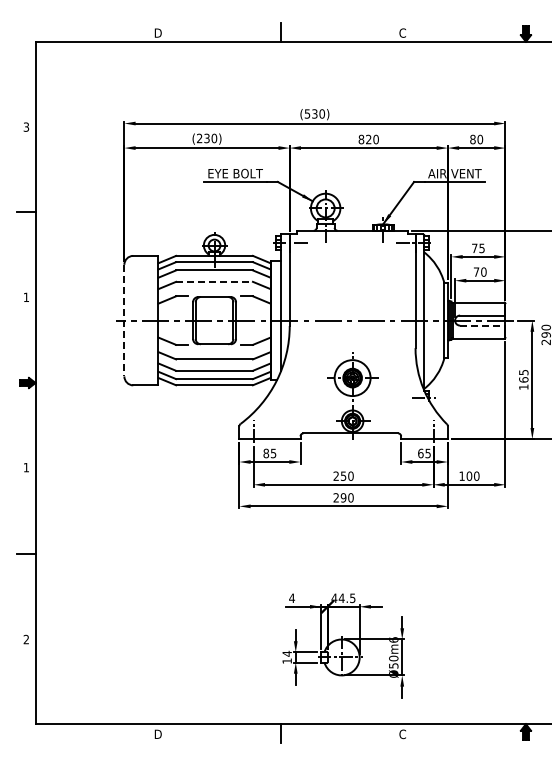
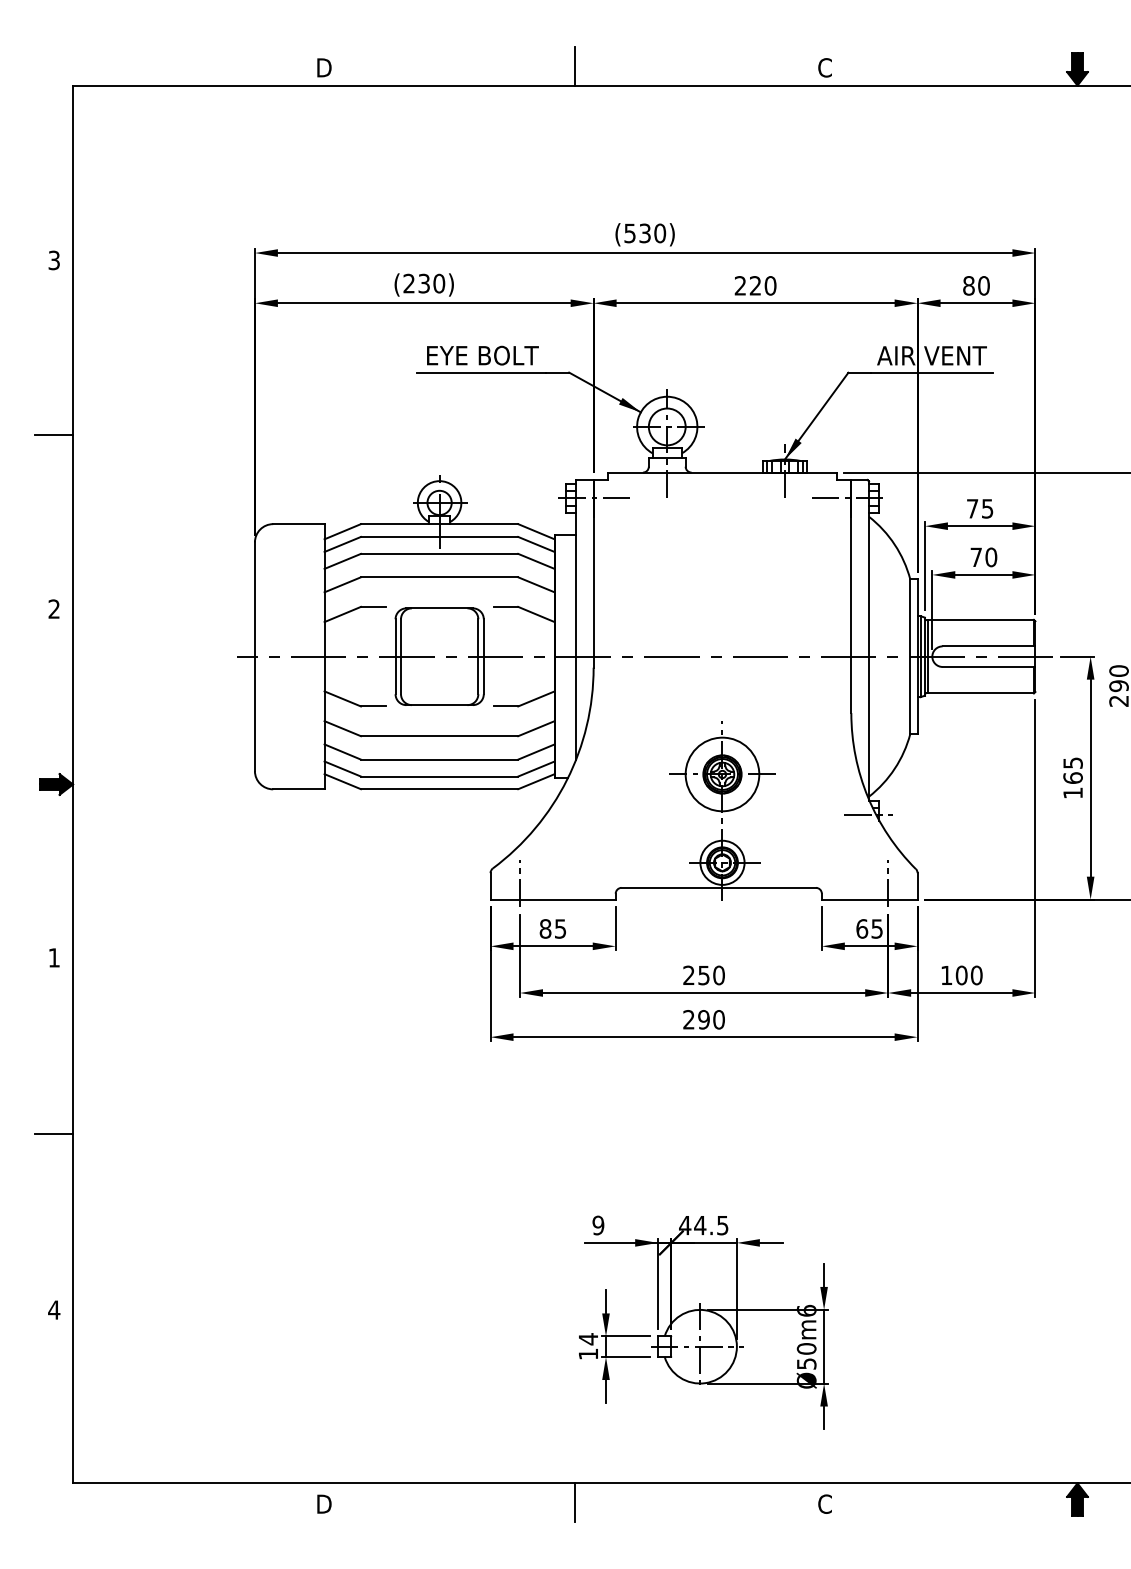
text: (361, 139) -> (740, 285), 820 -> 220
line: (215, 281) -> (441, 576), dashed -> solid
text: (25, 296) -> (52, 607), 1 -> 2
line: (124, 320) -> (255, 656), dashed -> solid
line: (482, 325) -> (988, 666), dashed -> solid
text: (292, 598) -> (599, 1225), 4 -> 9
text: (26, 639) -> (54, 1309), 2 -> 4

